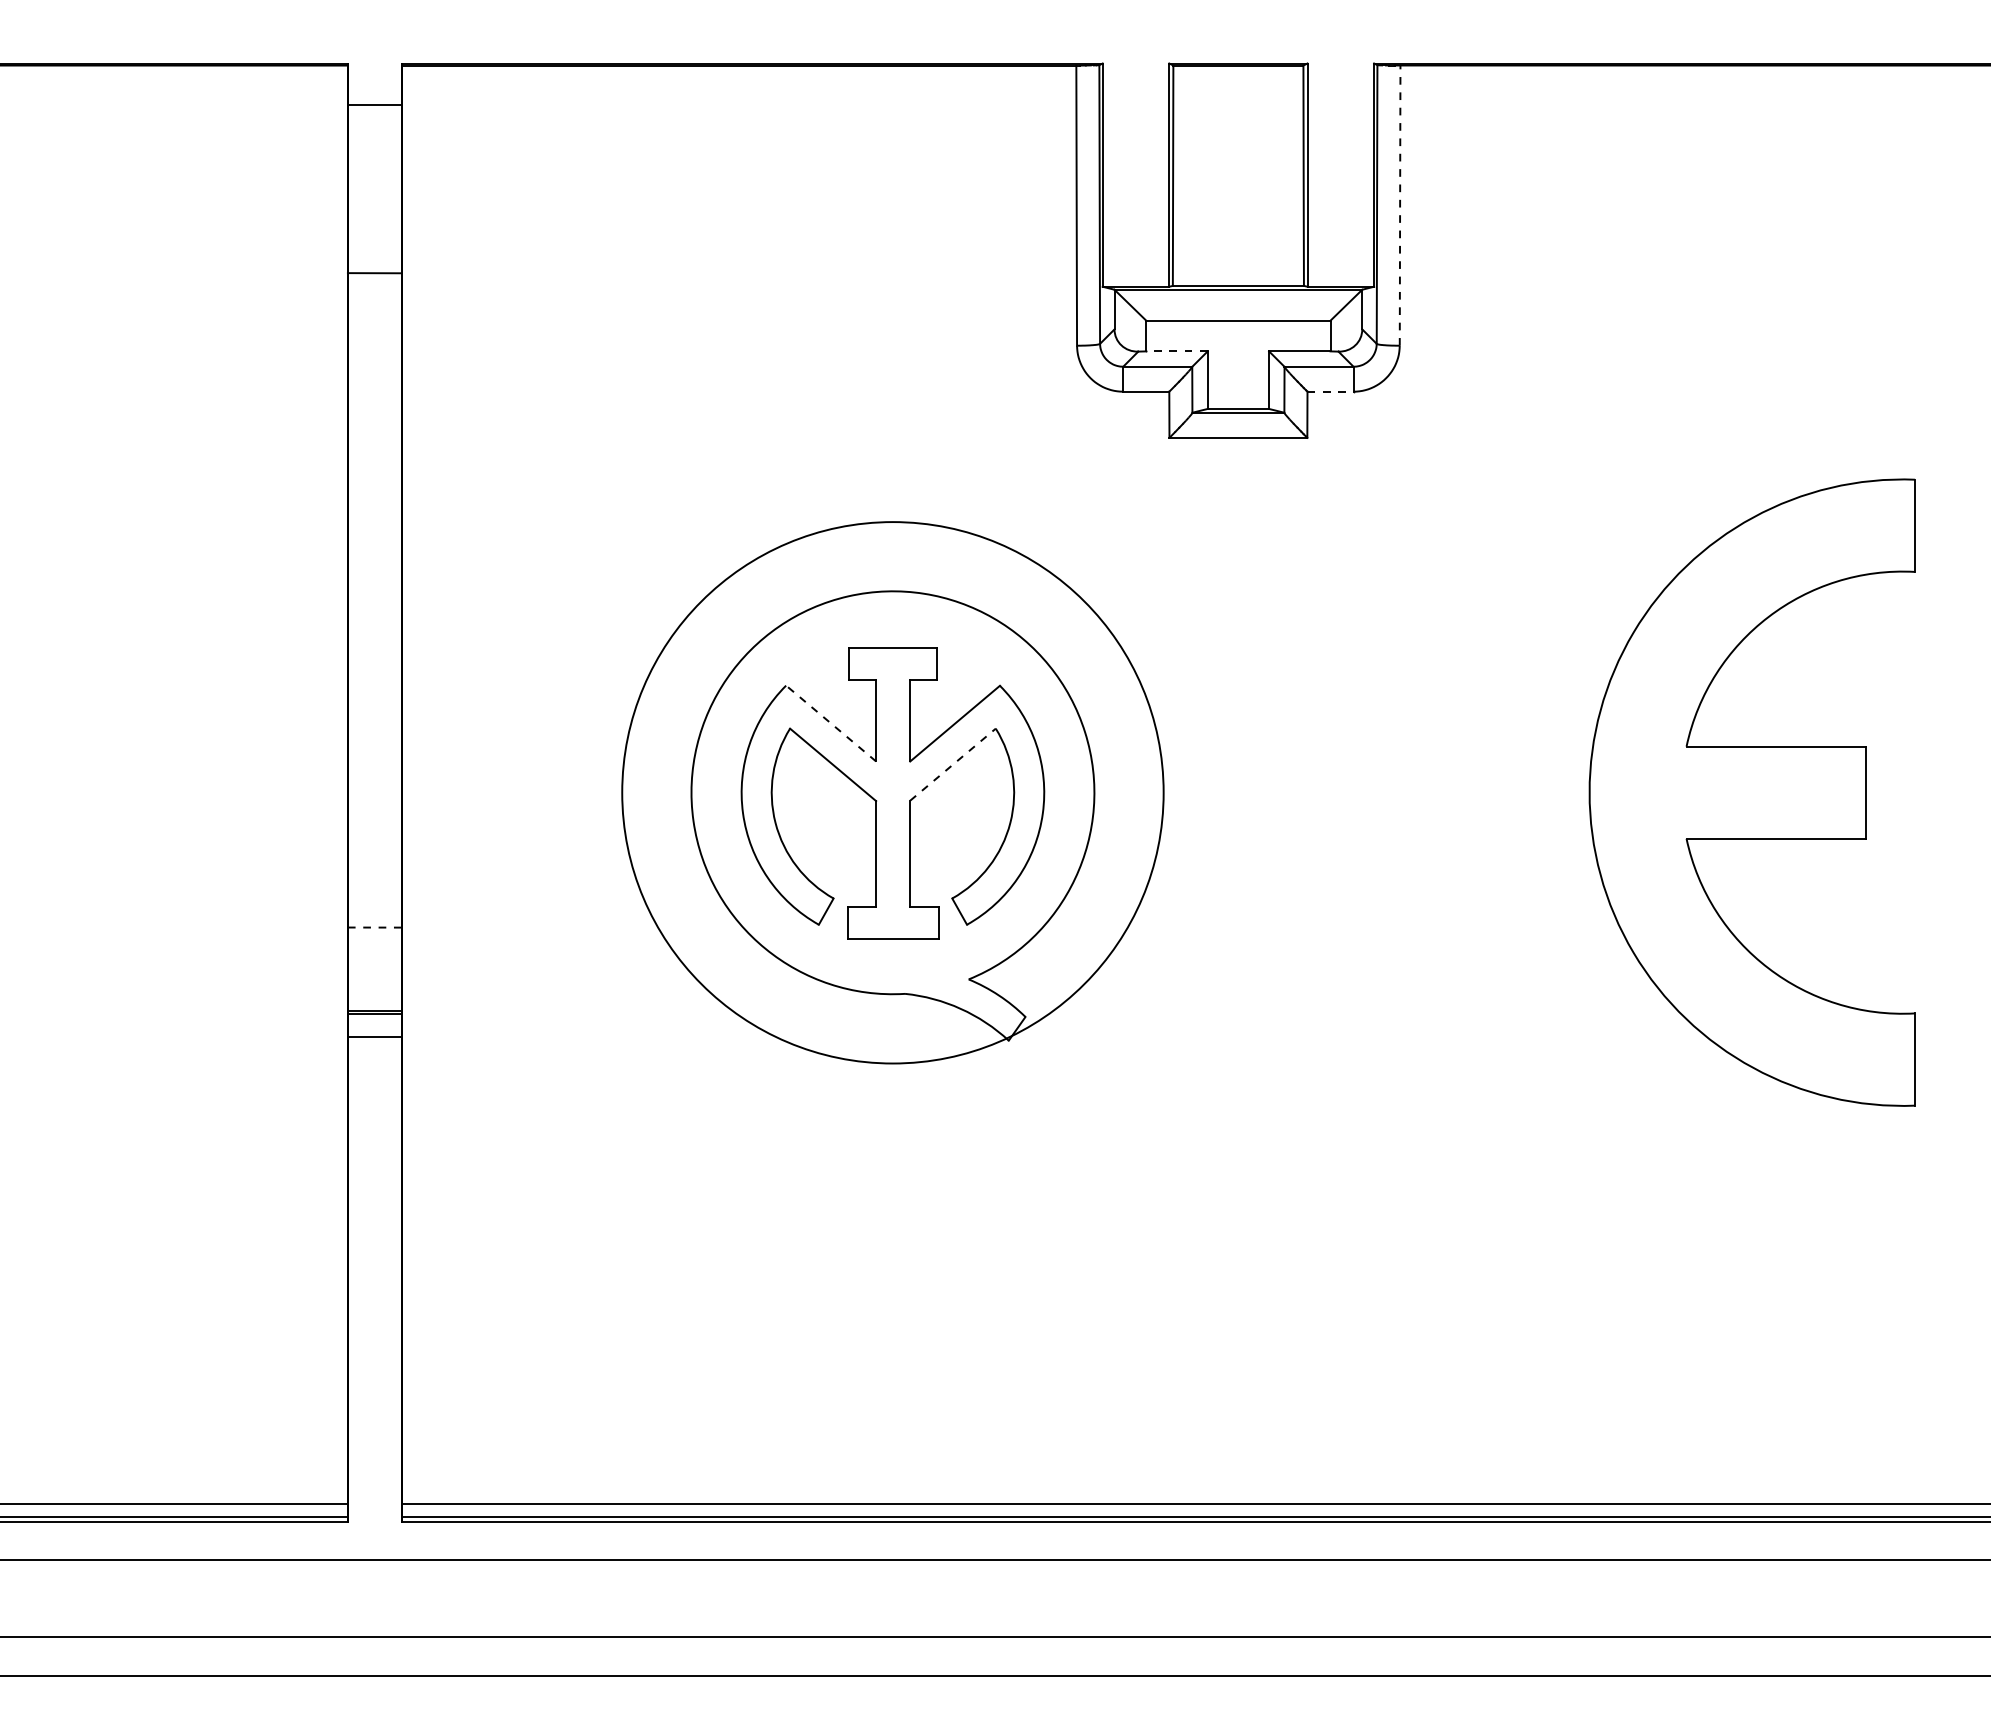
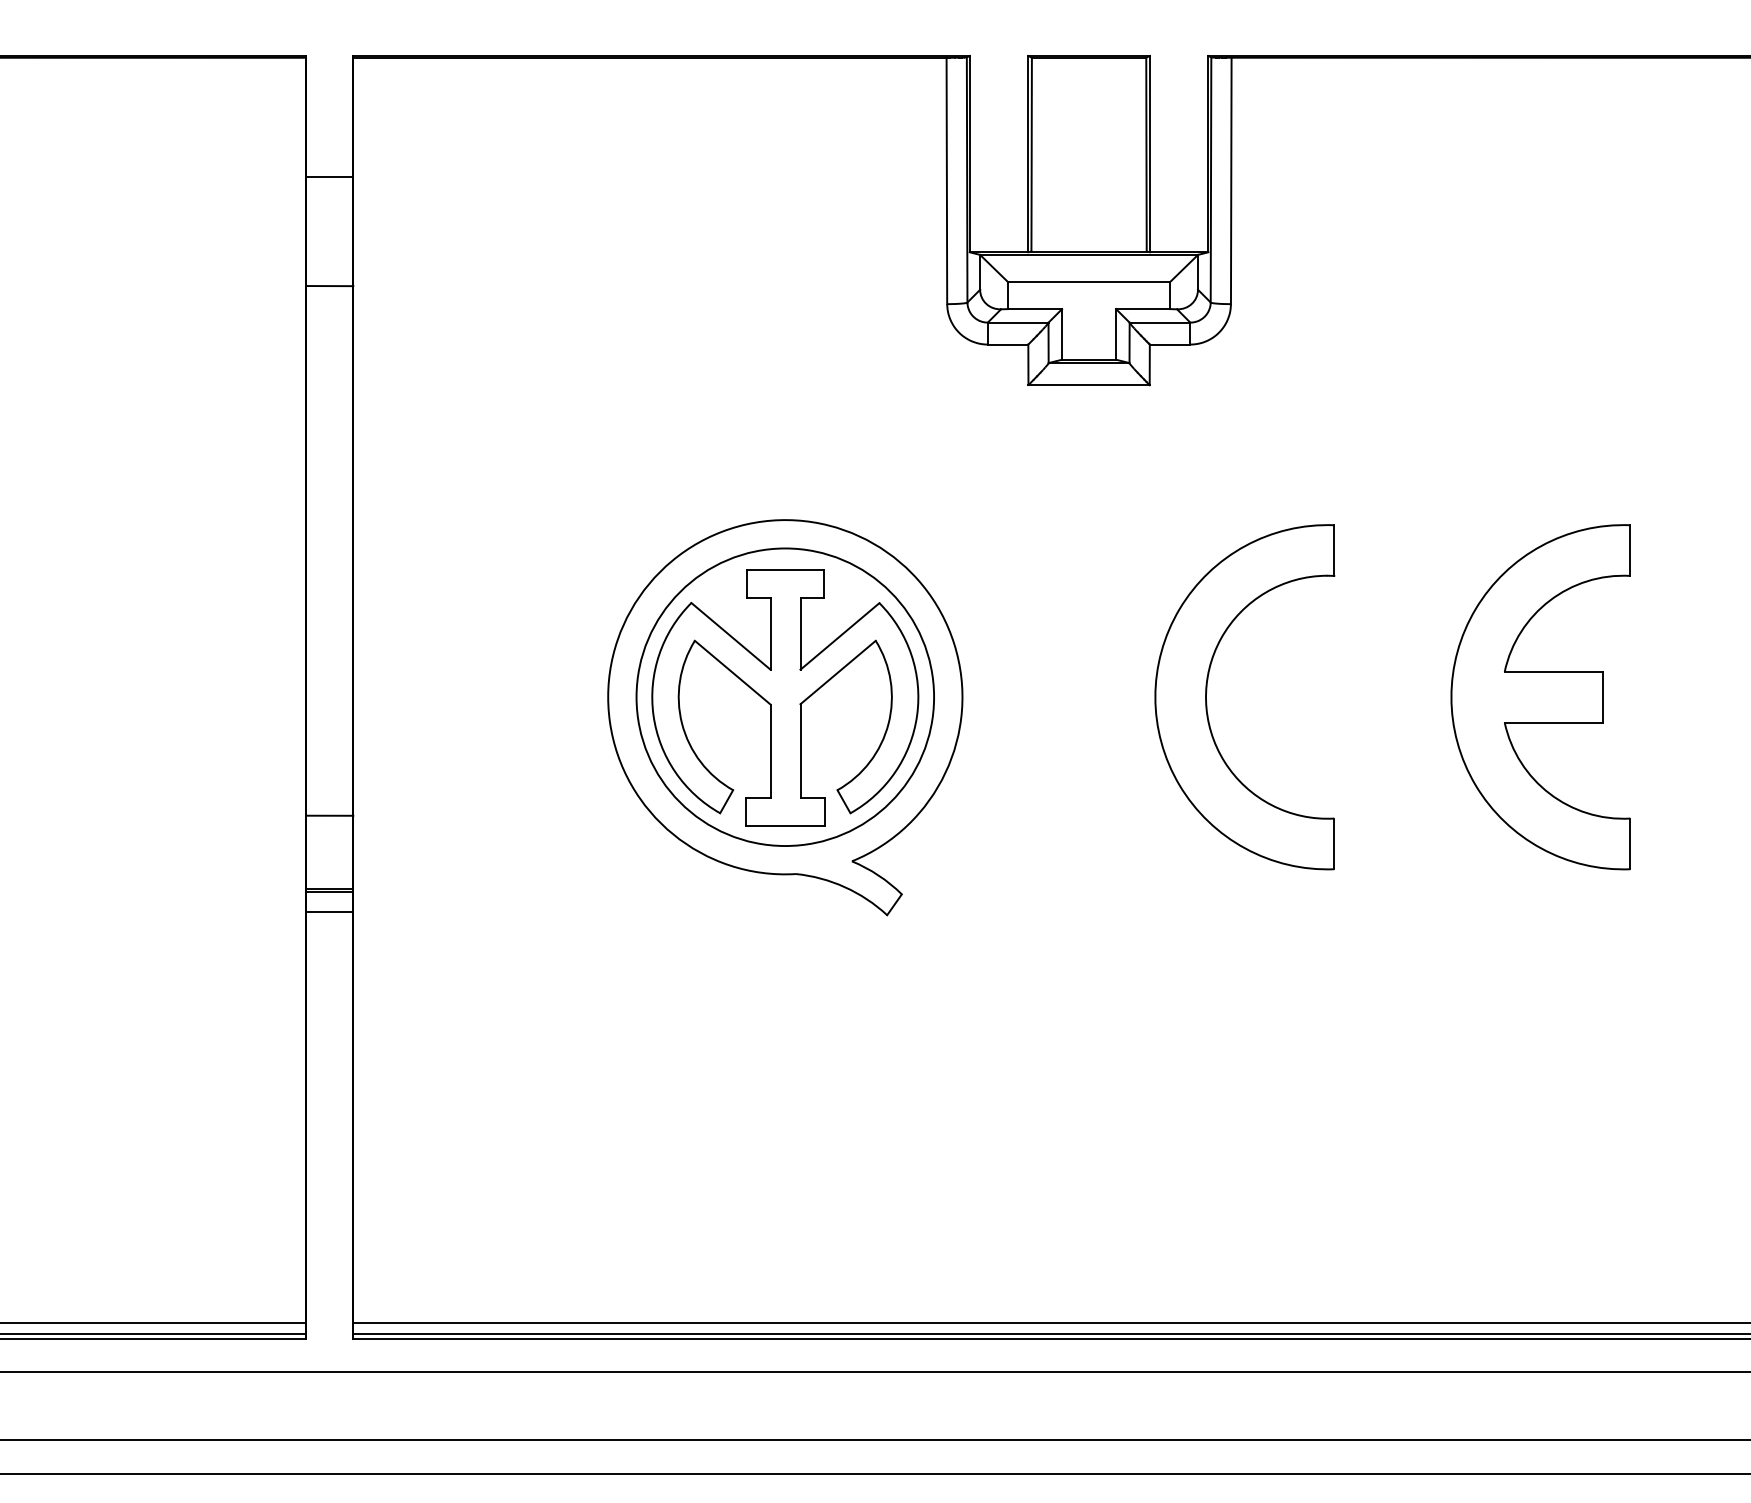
line: (374, 104) -> (329, 177), moved
line: (1400, 205) -> (1231, 180), dashed -> solid
line: (374, 273) -> (329, 286), moved
line: (1176, 351) -> (1034, 309), dashed -> solid
line: (1331, 391) -> (1170, 344), dashed -> solid
line: (831, 723) -> (731, 636), dashed -> solid
line: (953, 764) -> (838, 672), dashed -> solid
circle: (892, 792) -> (784, 696), size x0.62
part: (1372, 792) -> (1206, 696), added
part: (1751, 792) -> (1540, 696), size x0.62
line: (374, 927) -> (329, 815), dashed -> solid

